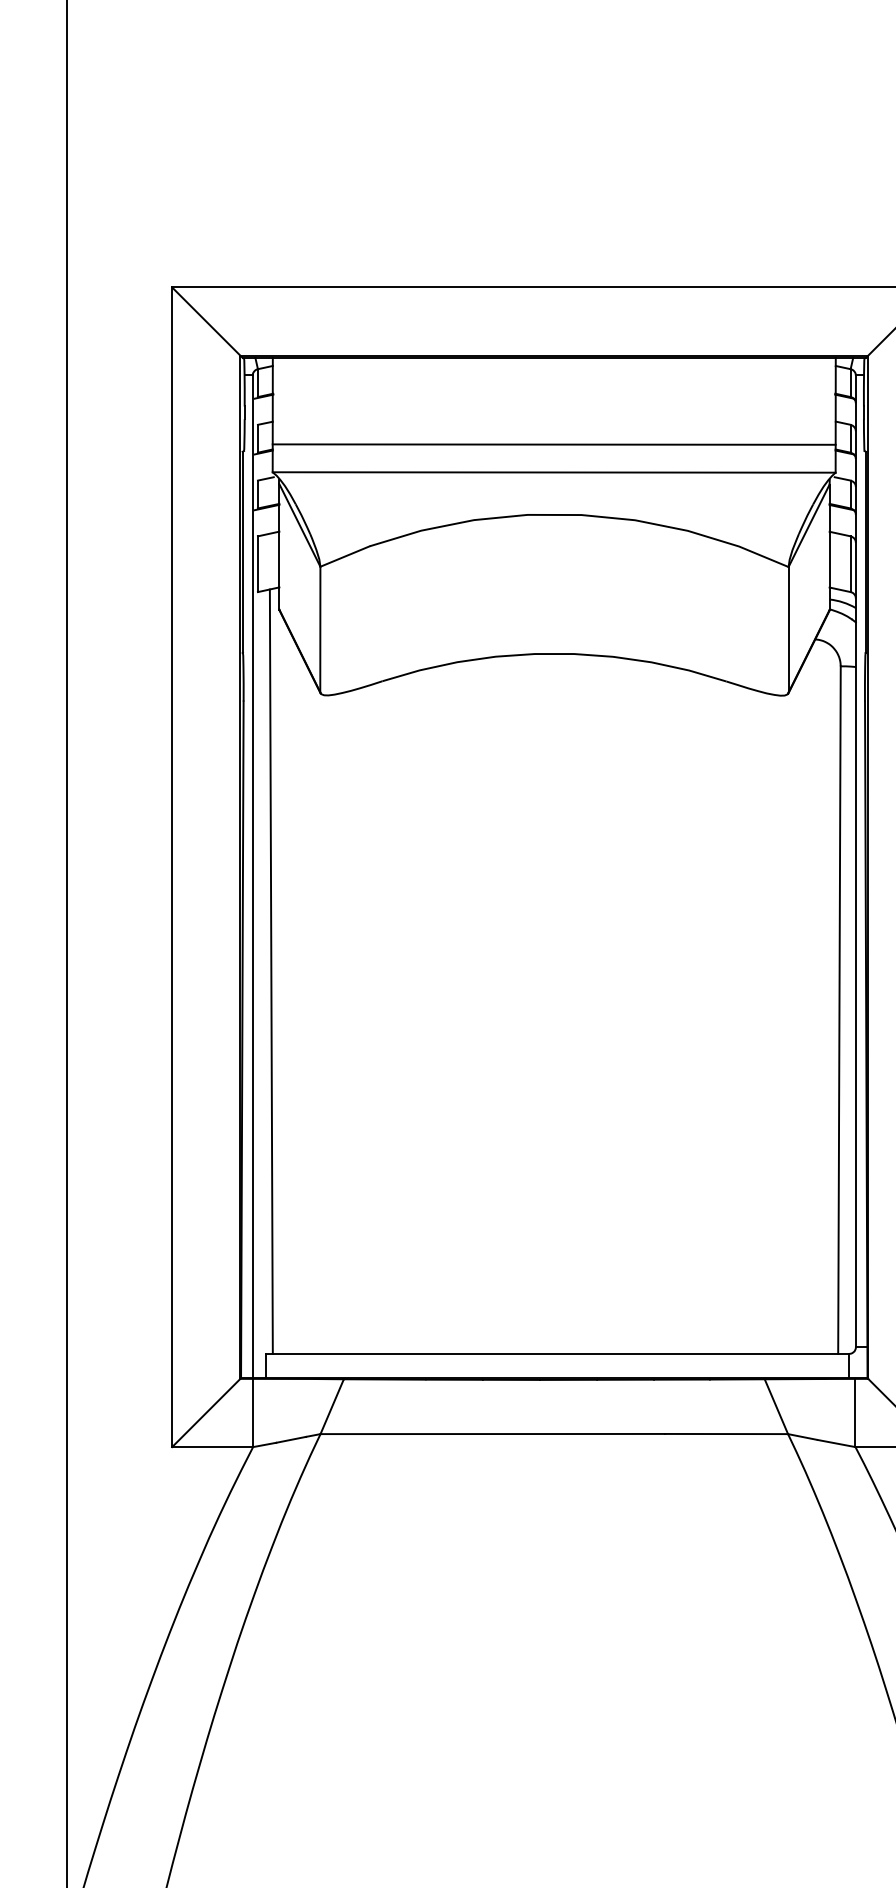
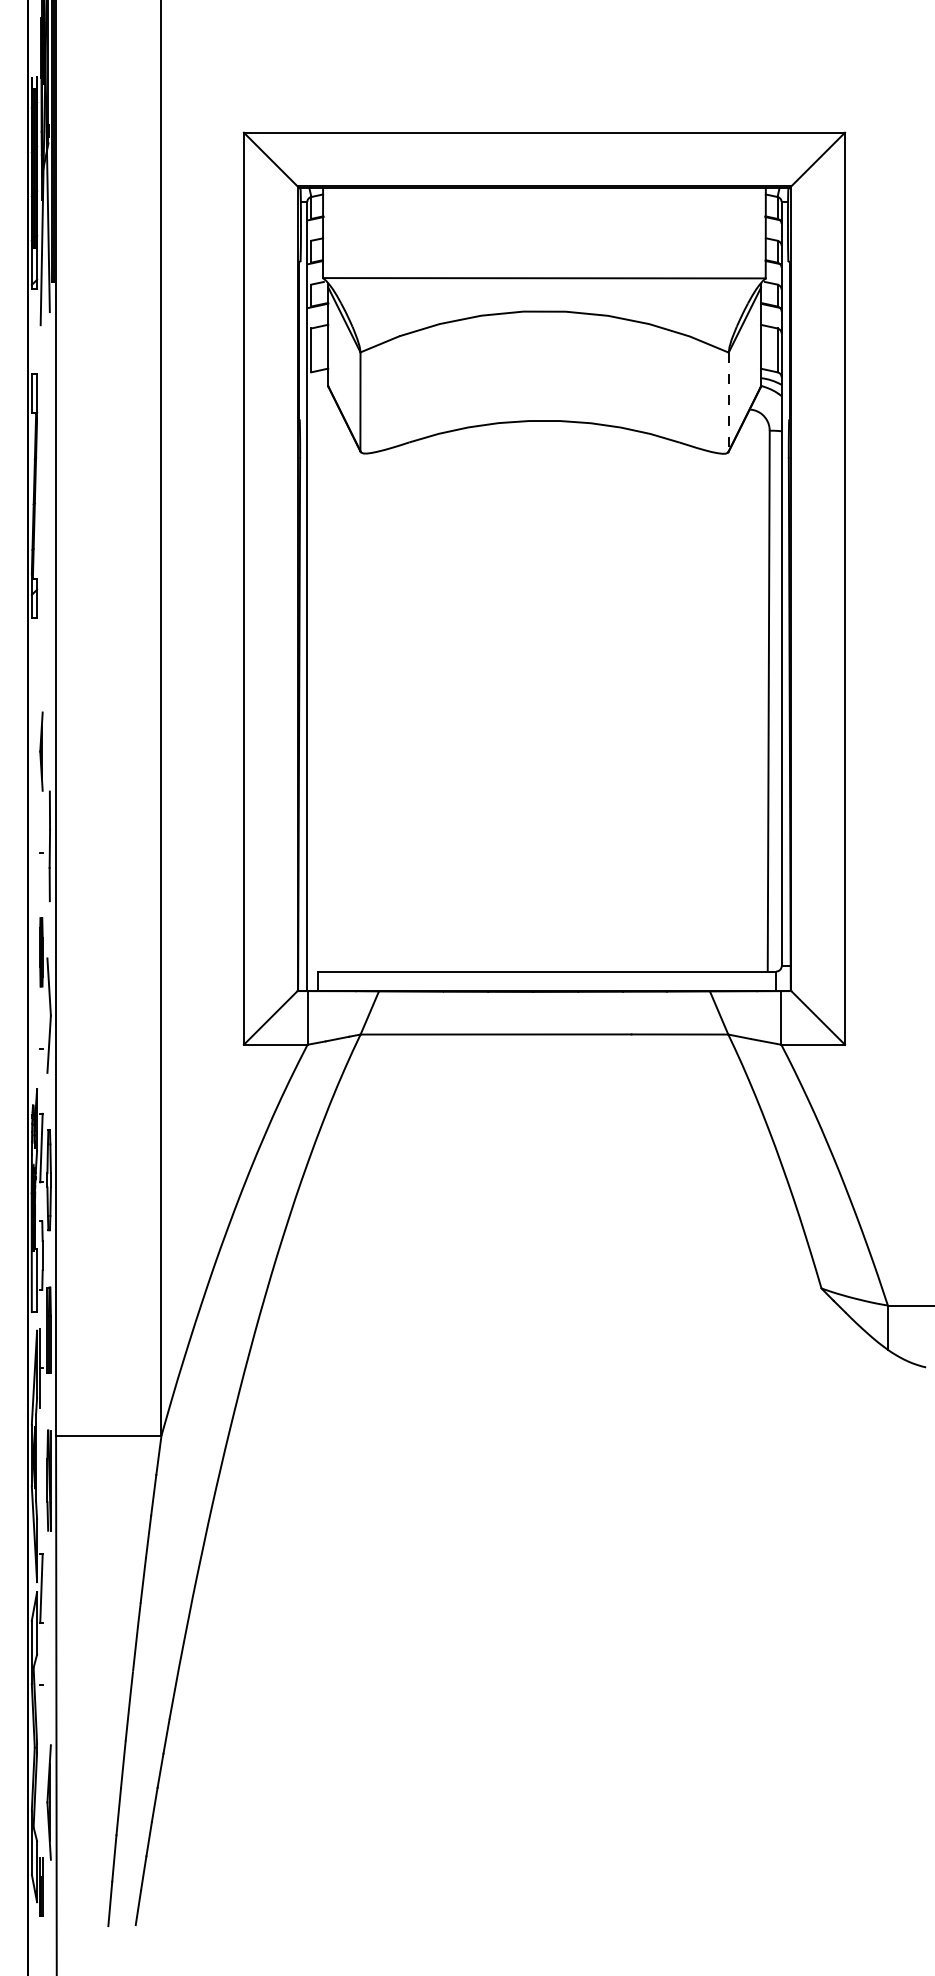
line: (553, 444) -> (543, 256), removed
line: (788, 630) -> (728, 402), solid -> dashed
line: (270, 971) -> (321, 670), removed

